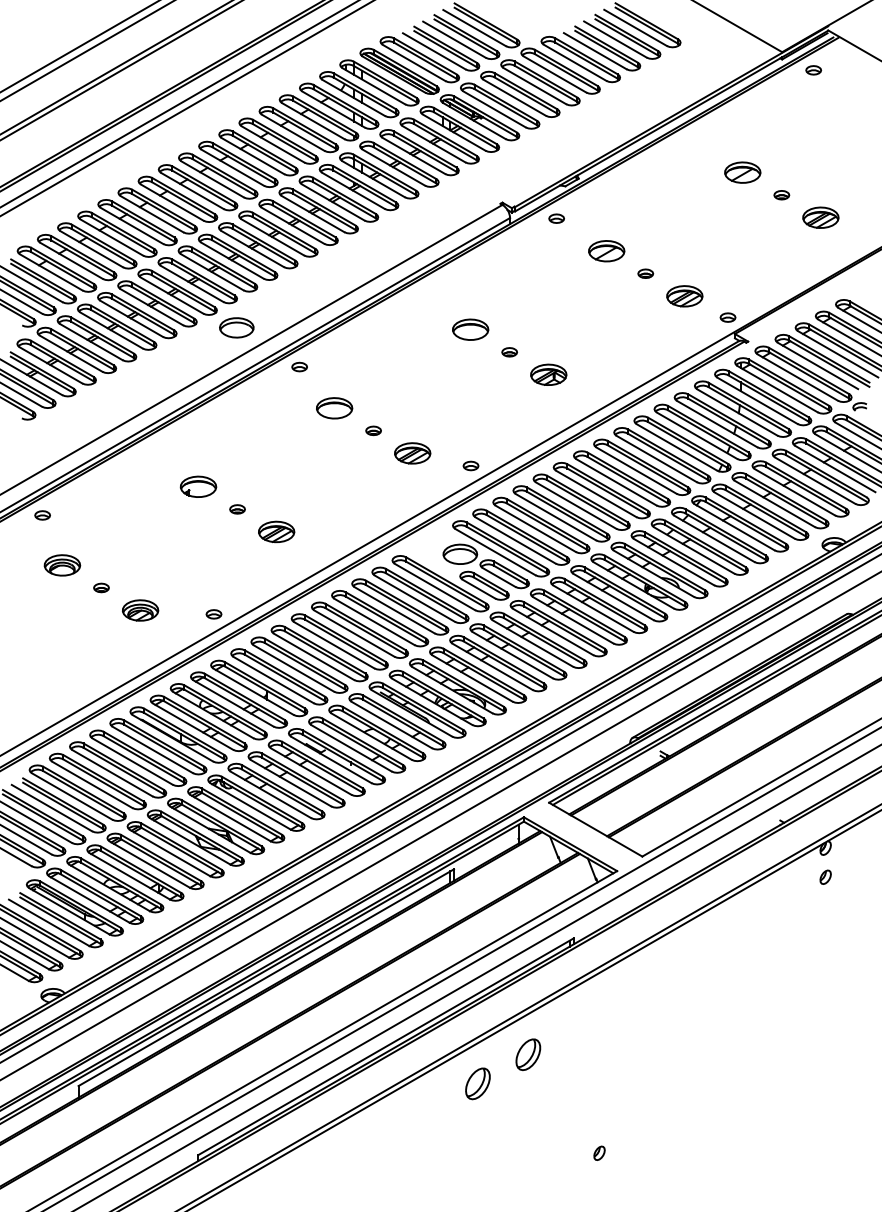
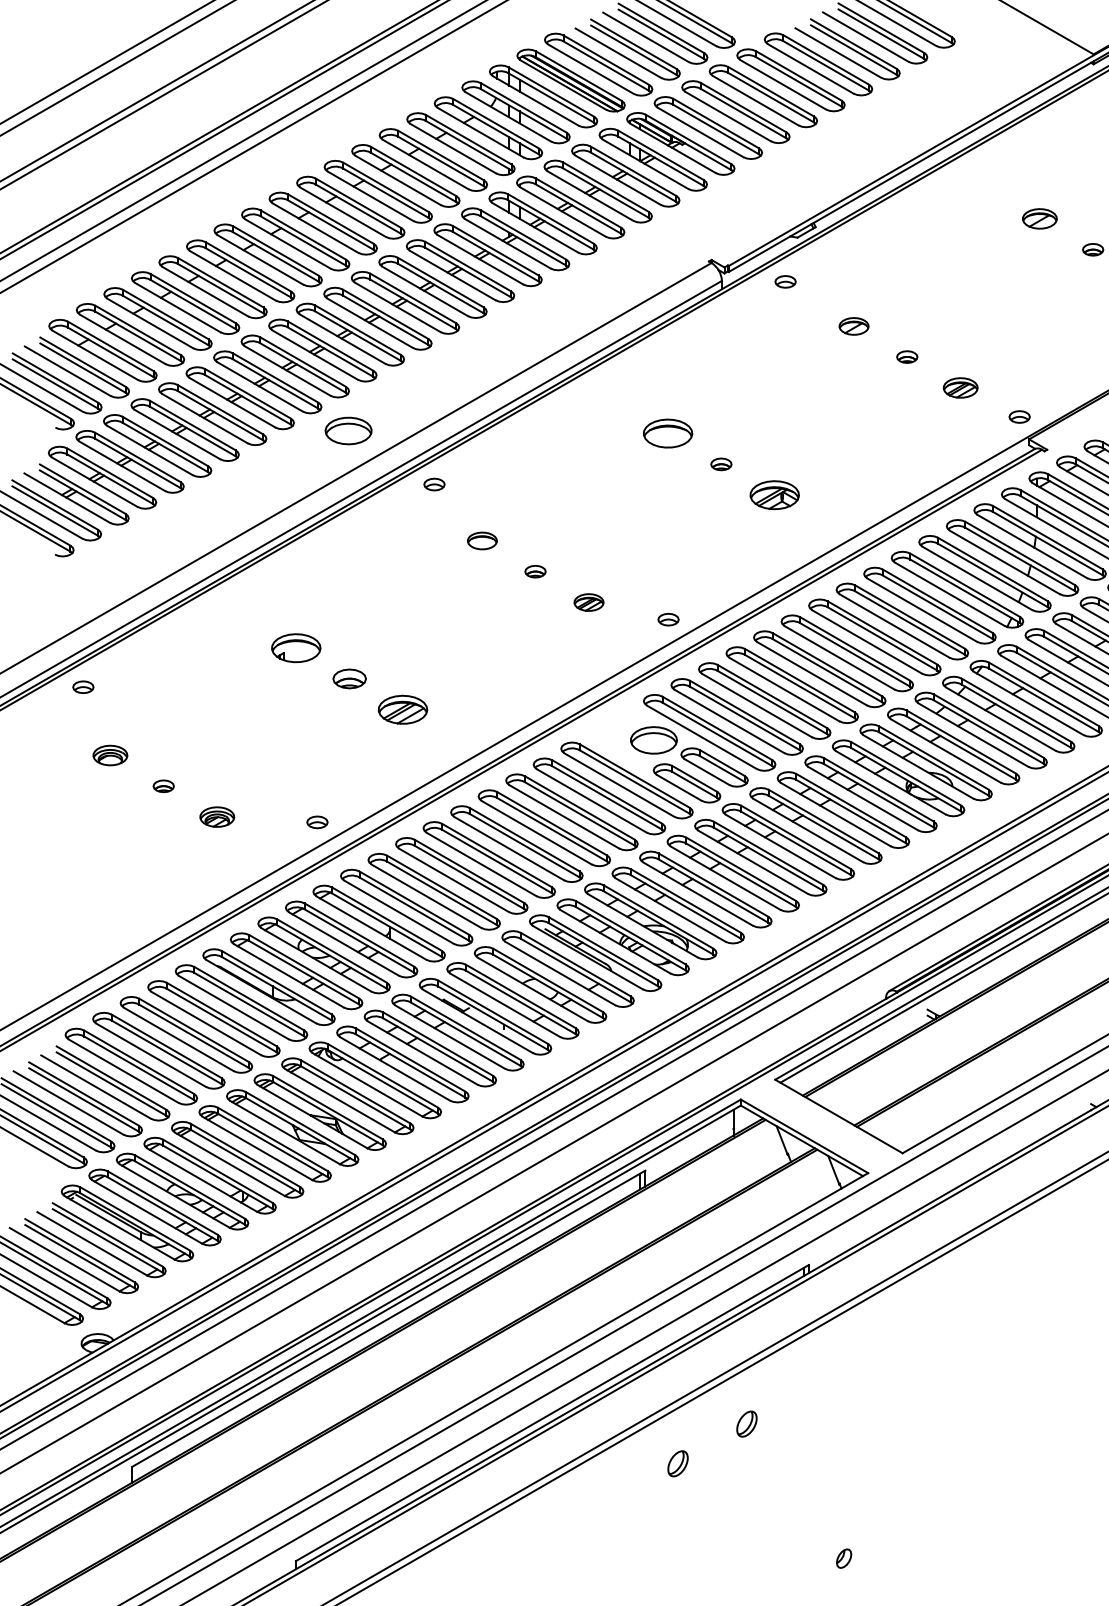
part: (742, 172) -> (1039, 218), size x0.7
part: (606, 251) -> (853, 326), size x0.6
part: (684, 296) -> (960, 388), size x0.7
part: (334, 408) -> (482, 541), size x0.6
part: (412, 453) -> (588, 602), size x0.6
part: (237, 509) -> (349, 679), size x1.6
part: (62, 565) -> (110, 755), size x0.7
part: (140, 610) -> (217, 817), size x0.7
part: (528, 1054) -> (747, 1423), size x0.6
part: (477, 1083) -> (677, 1463), size x0.6

